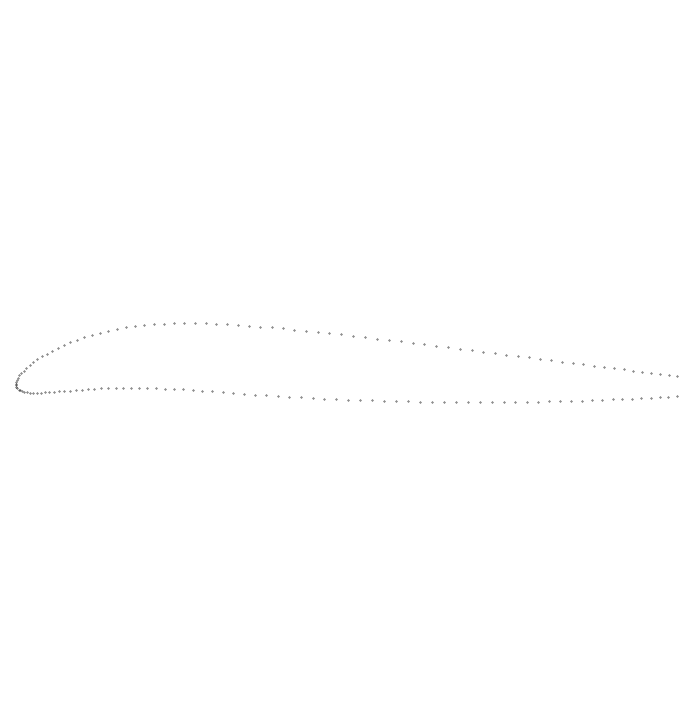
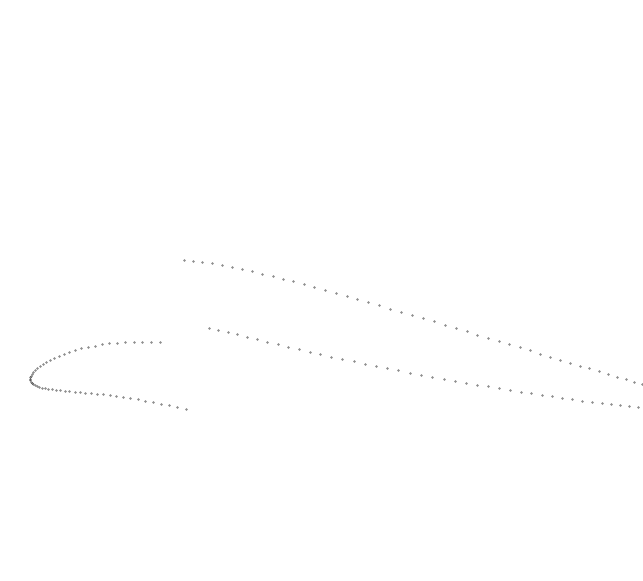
part: (92, 336) -> (109, 345), moved

